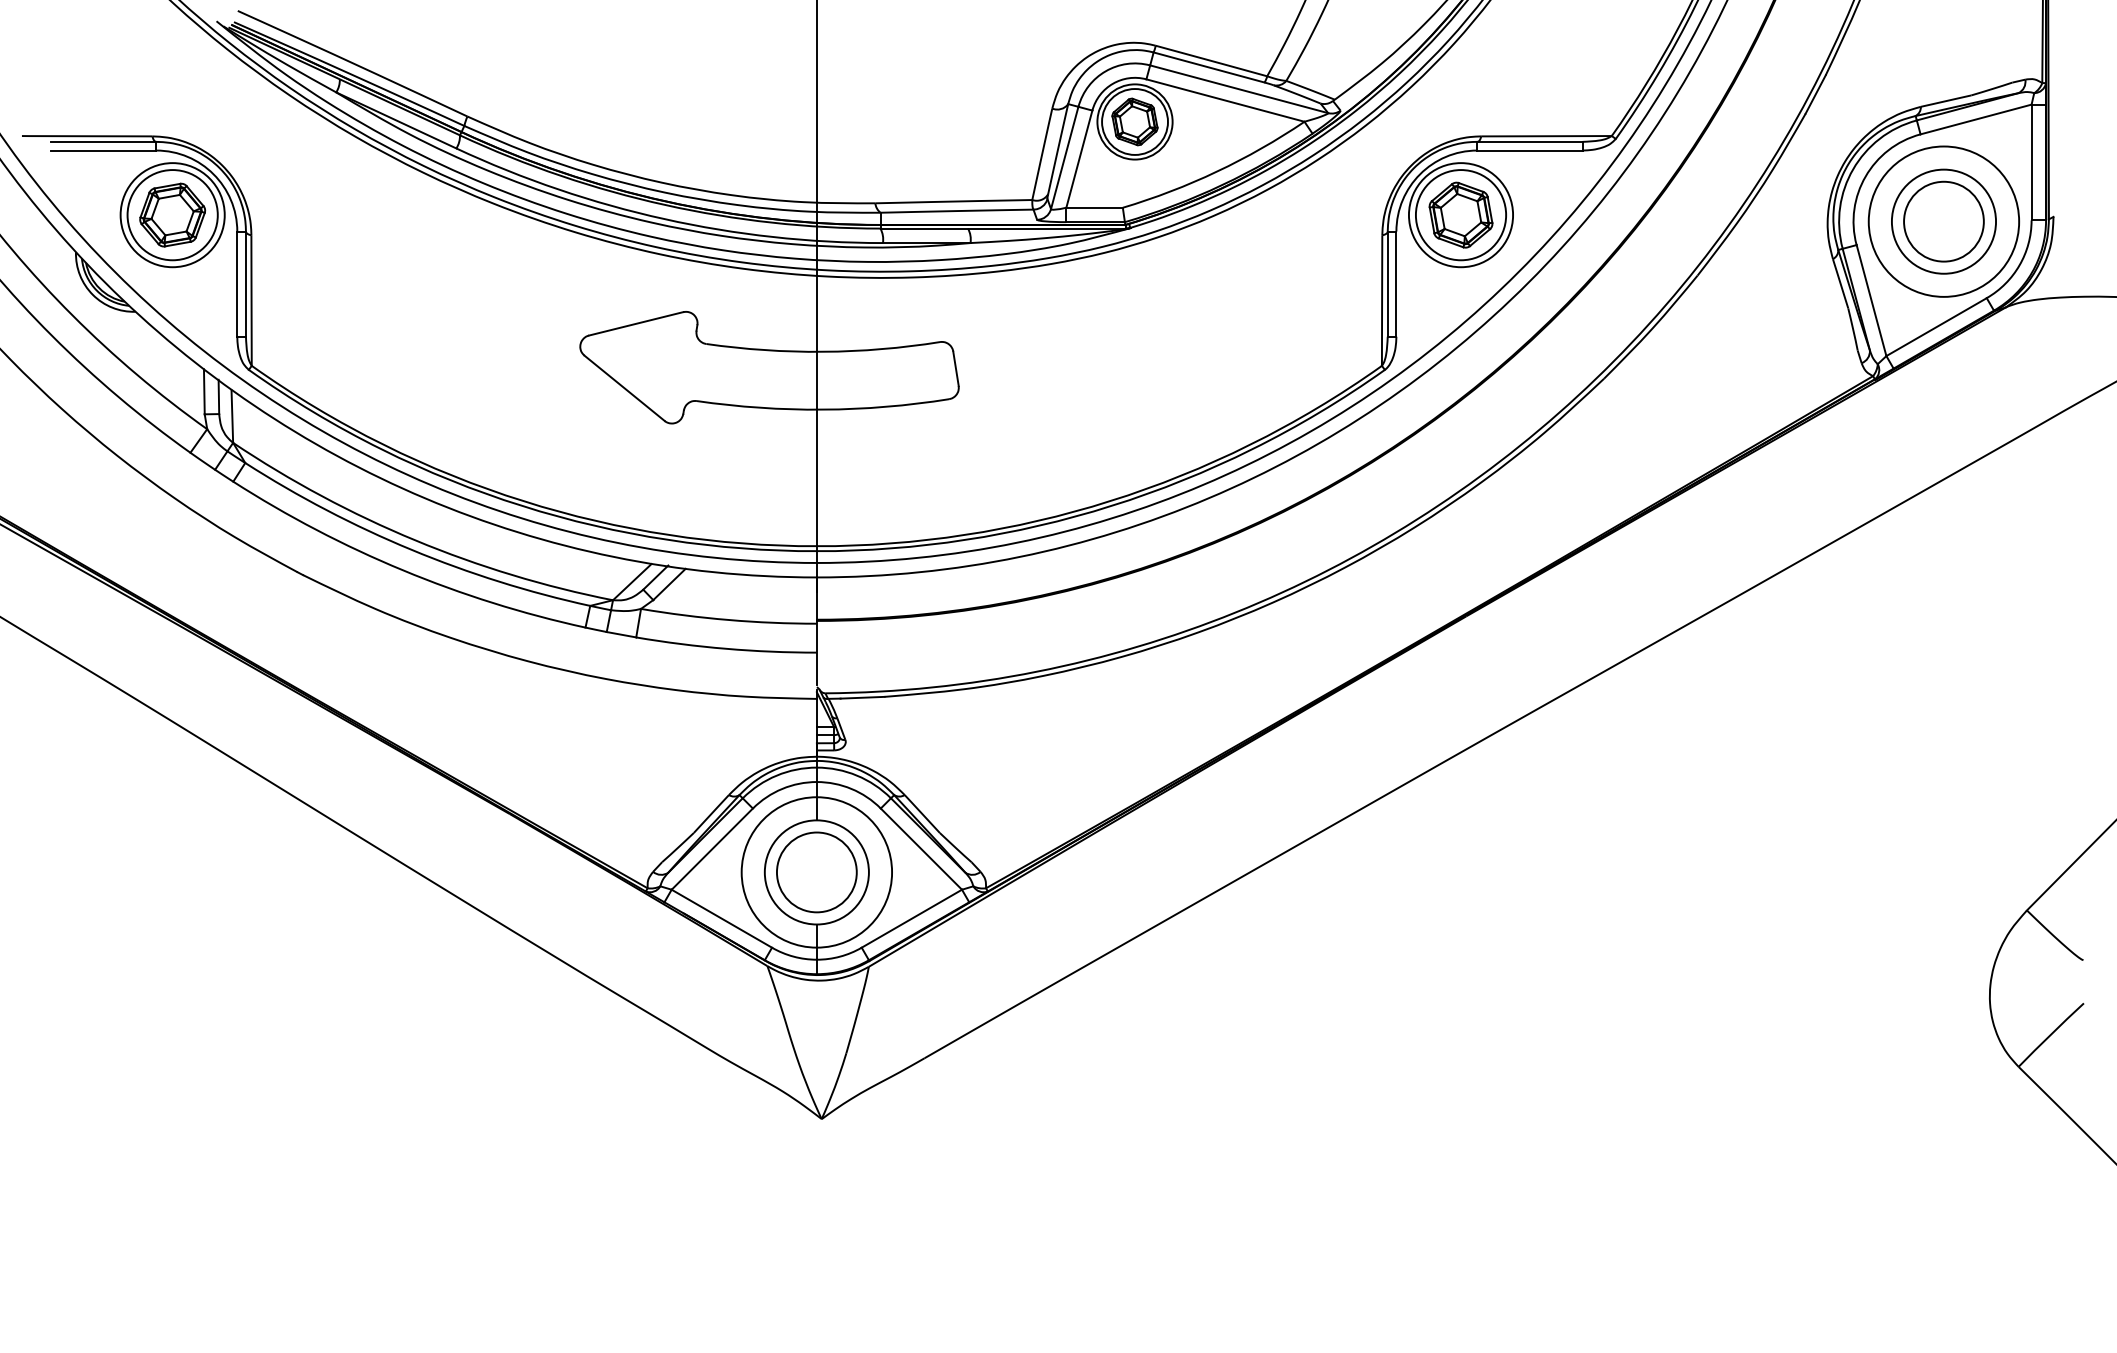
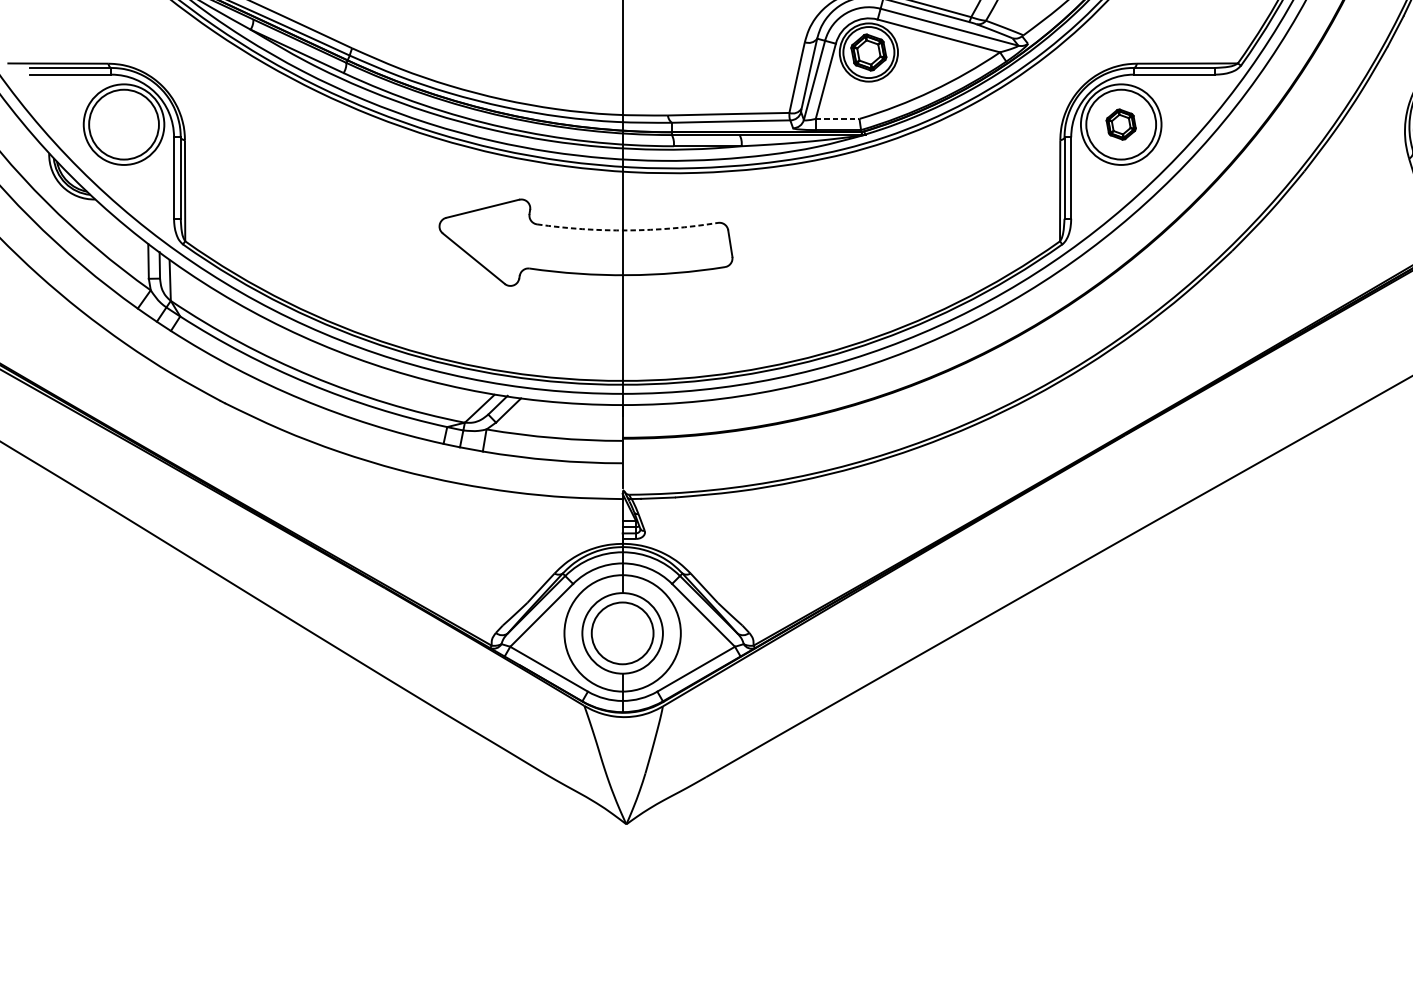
line: (1095, 207) -> (838, 118), solid -> dashed
part: (172, 214) -> (123, 124), removed
part: (1460, 214) -> (1120, 124), size x0.6
arc: (823, 351) -> (627, 230), solid -> dashed

